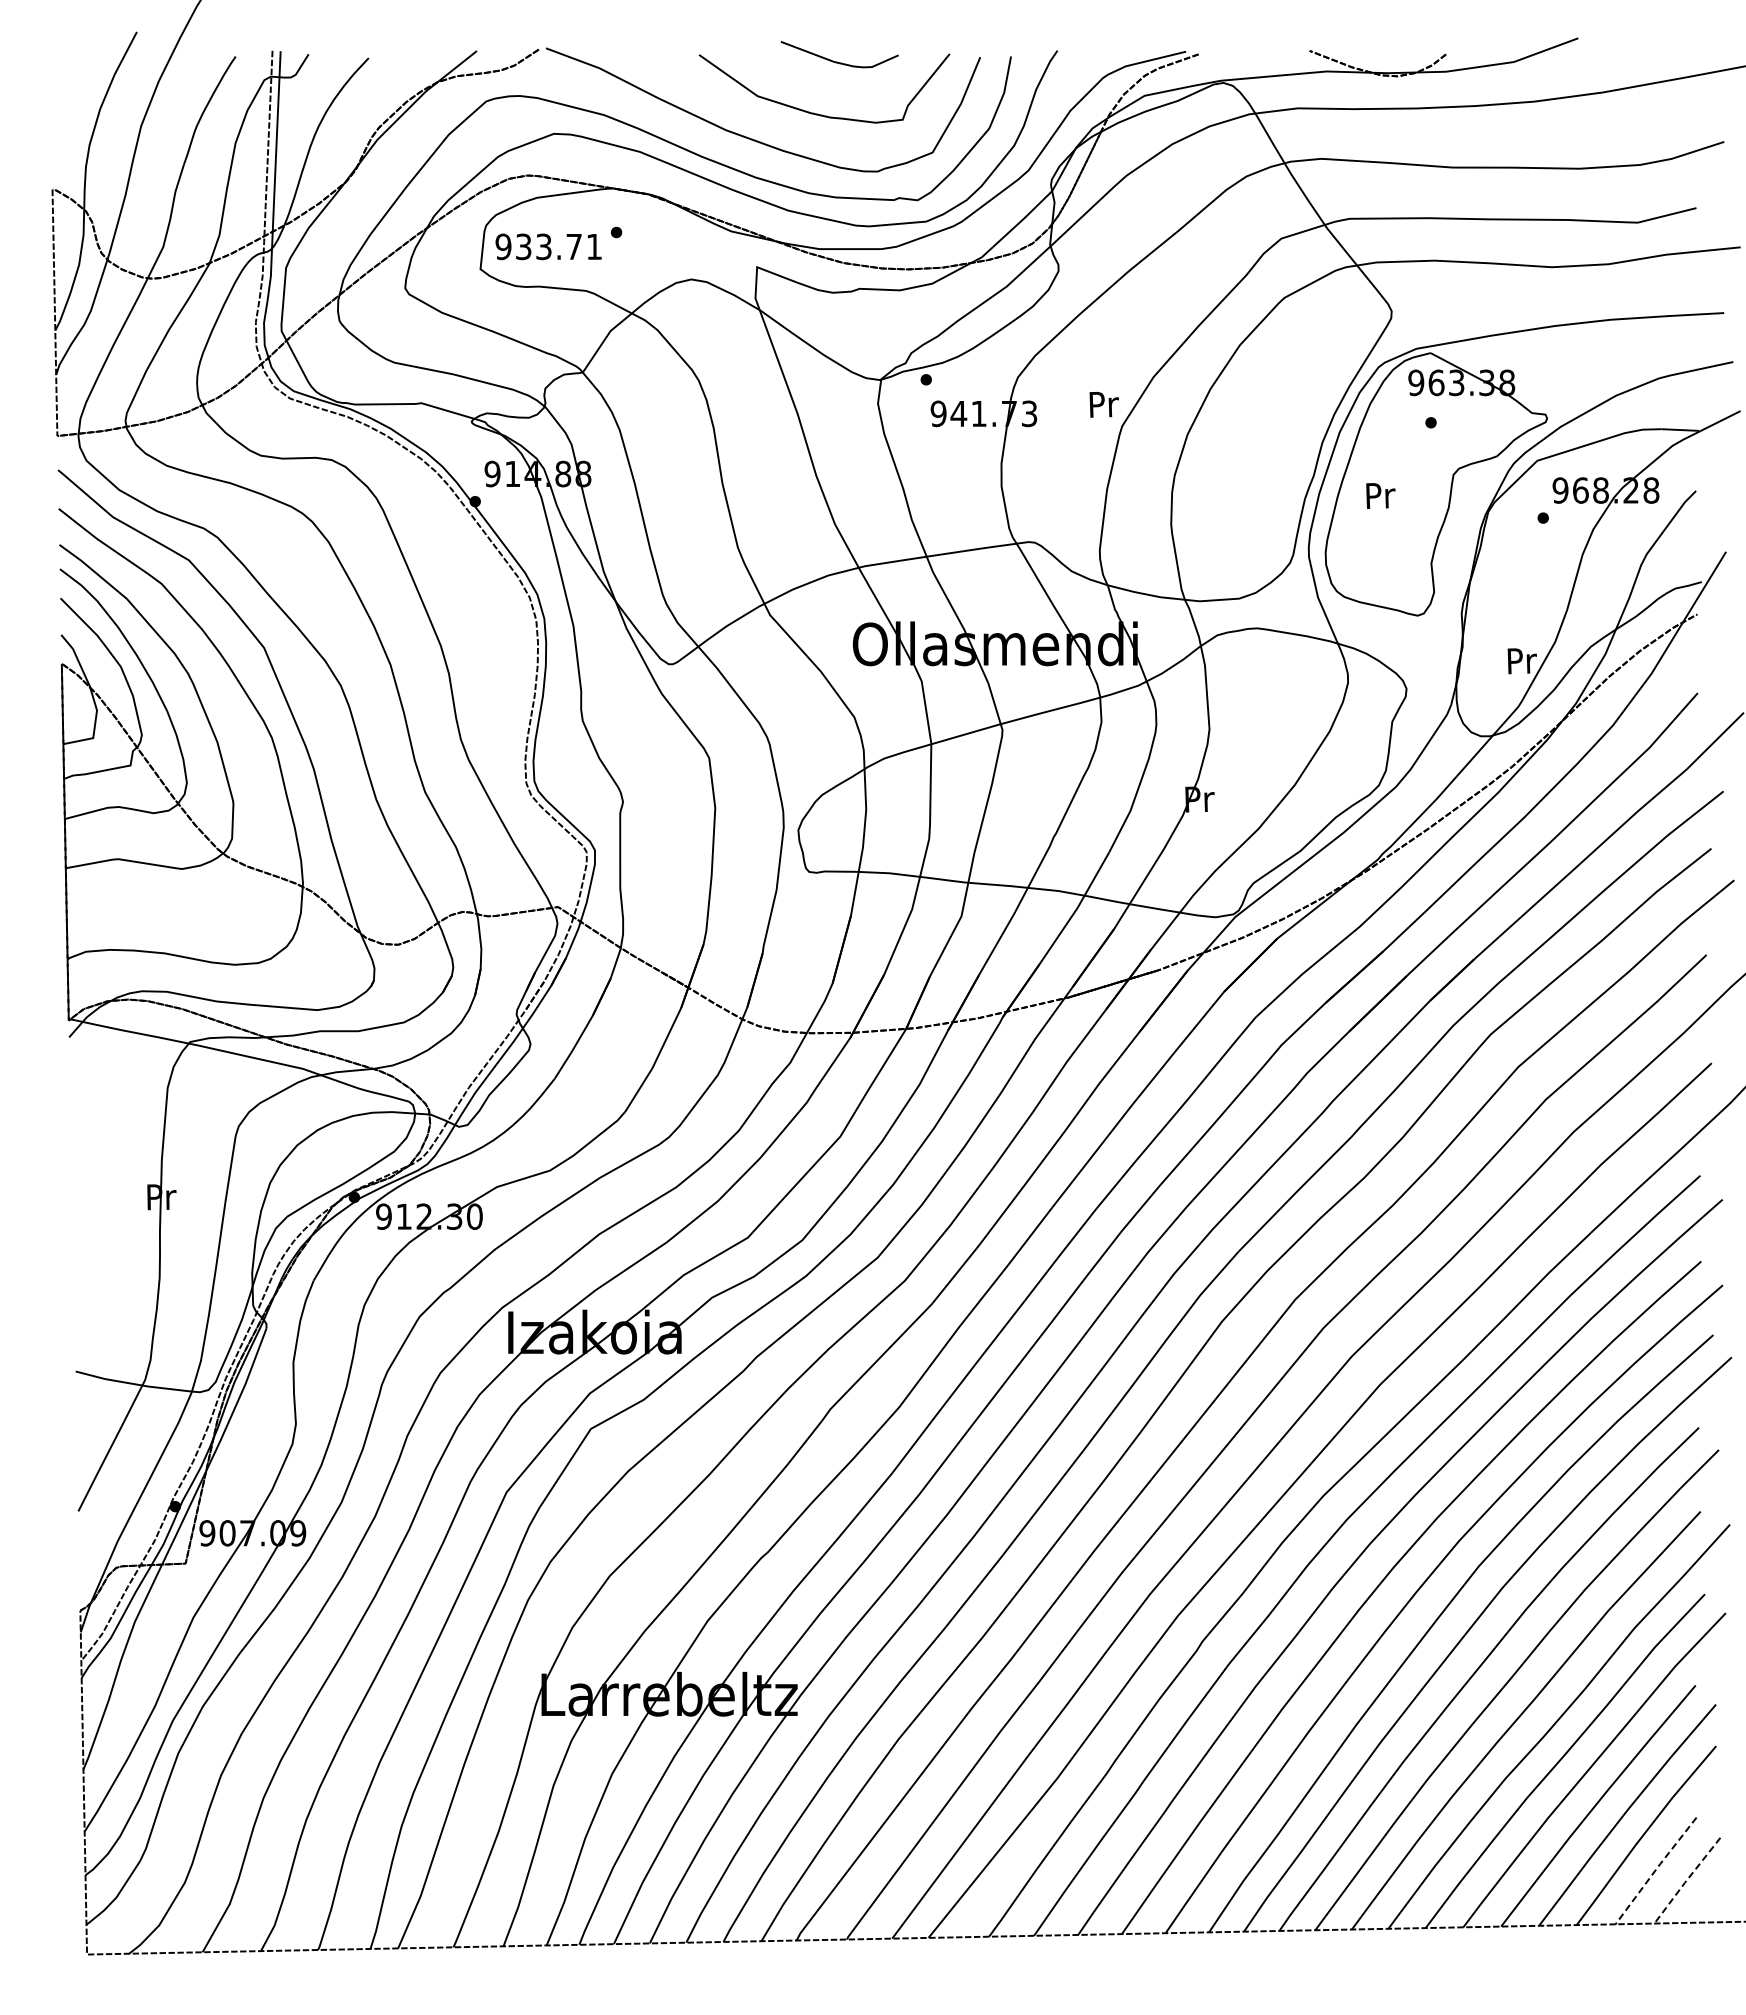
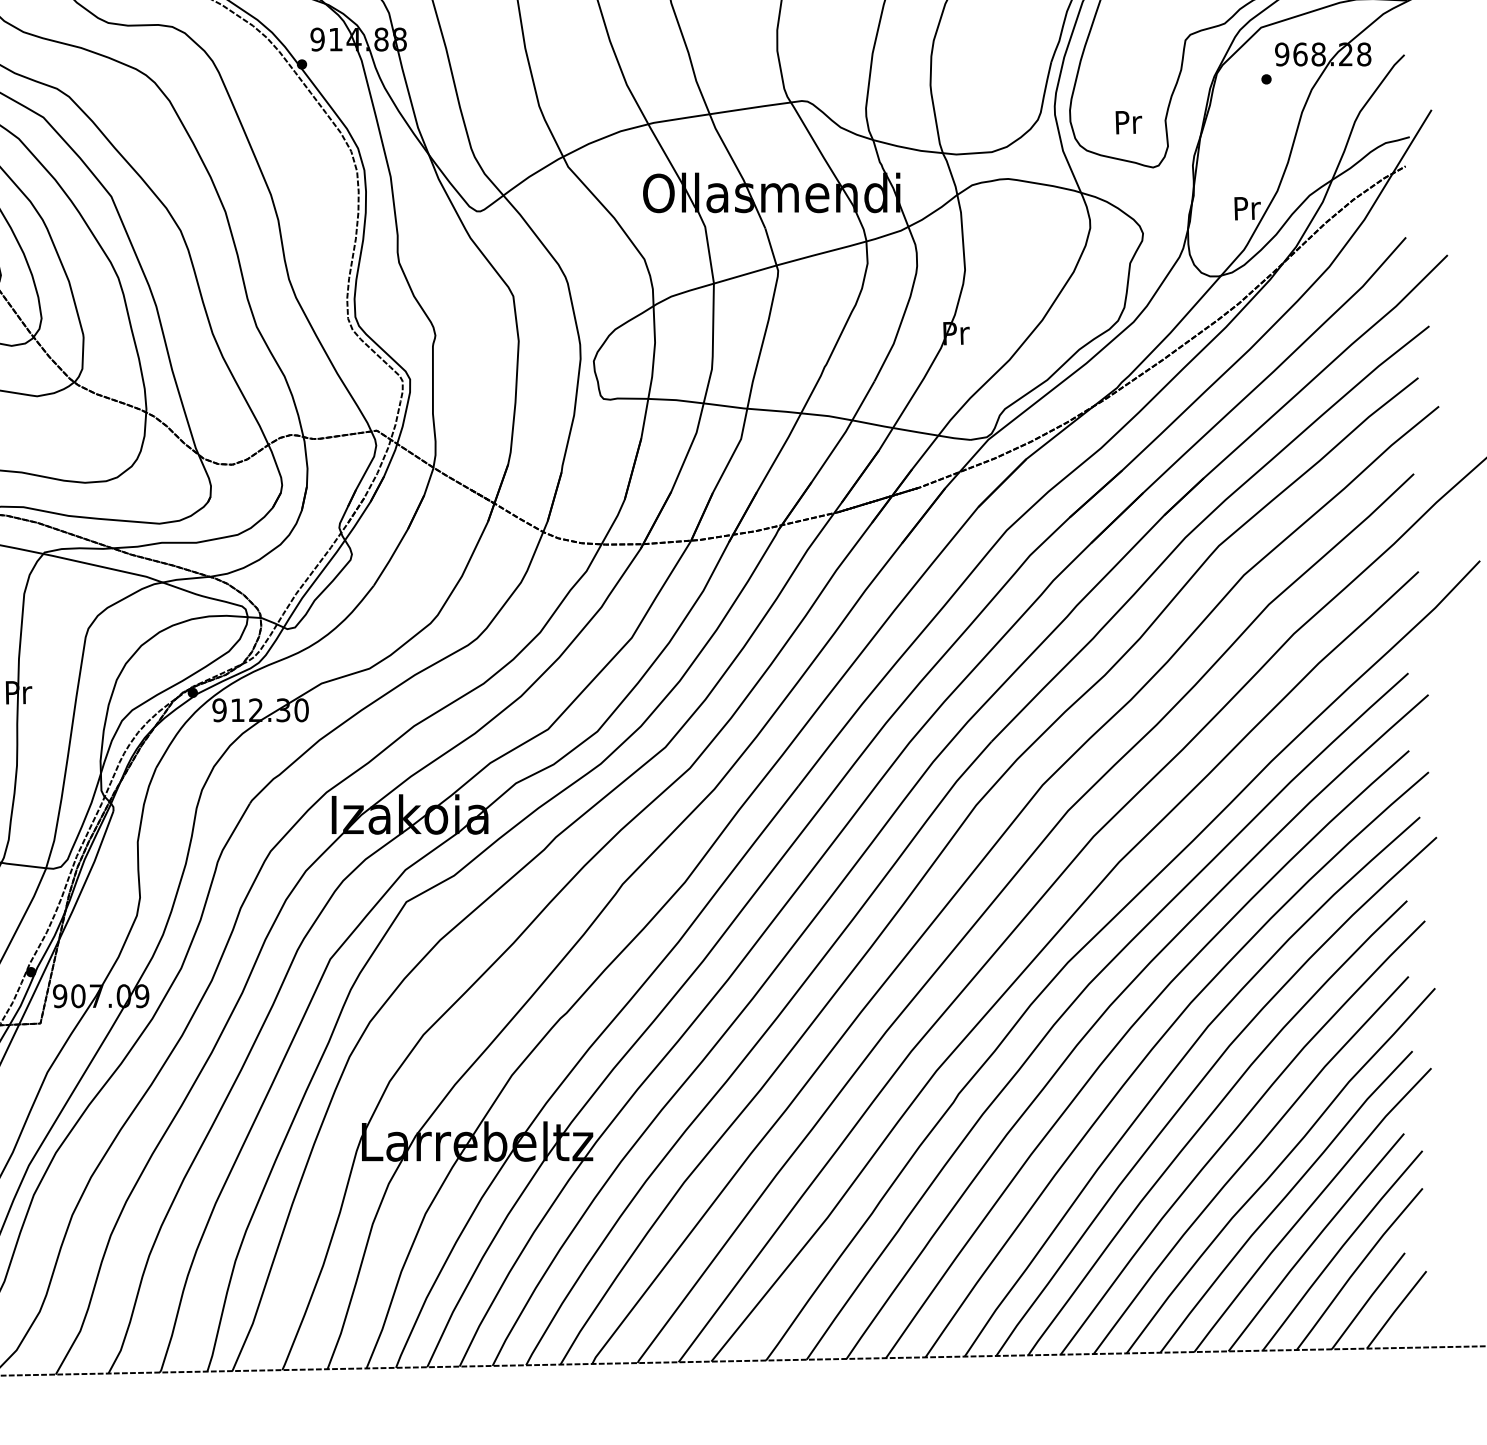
text: (1380, 495) -> (1128, 122), moved
line: (1655, 1871) -> (1367, 1301), dashed -> solid
line: (1686, 1880) -> (1395, 1309), dashed -> solid

